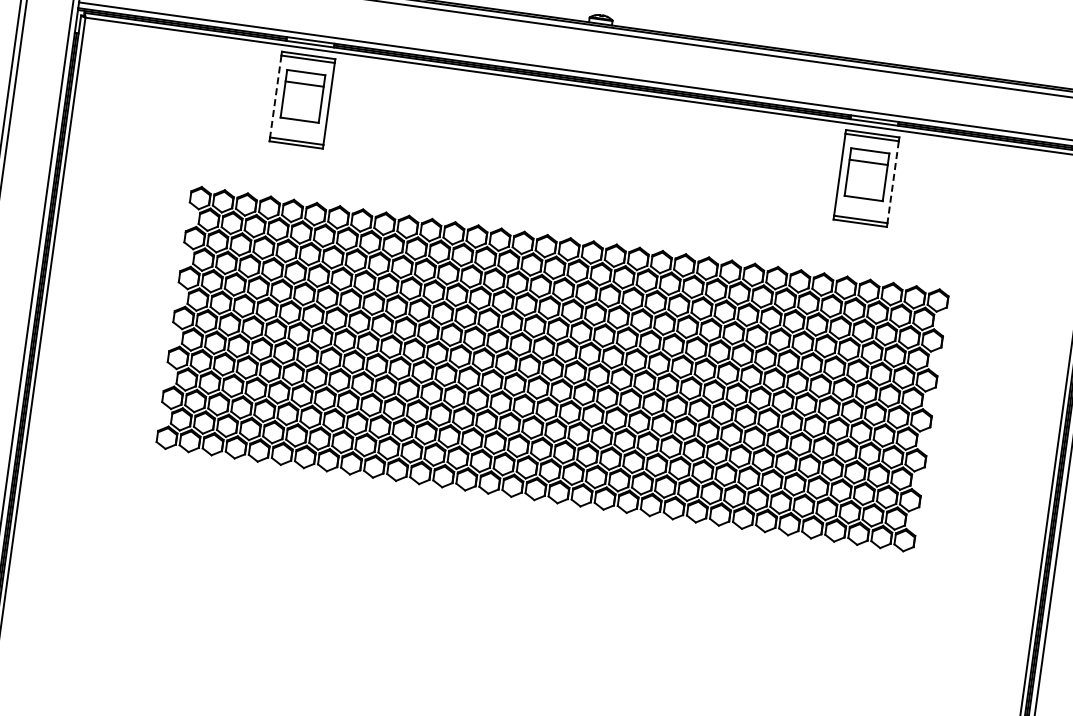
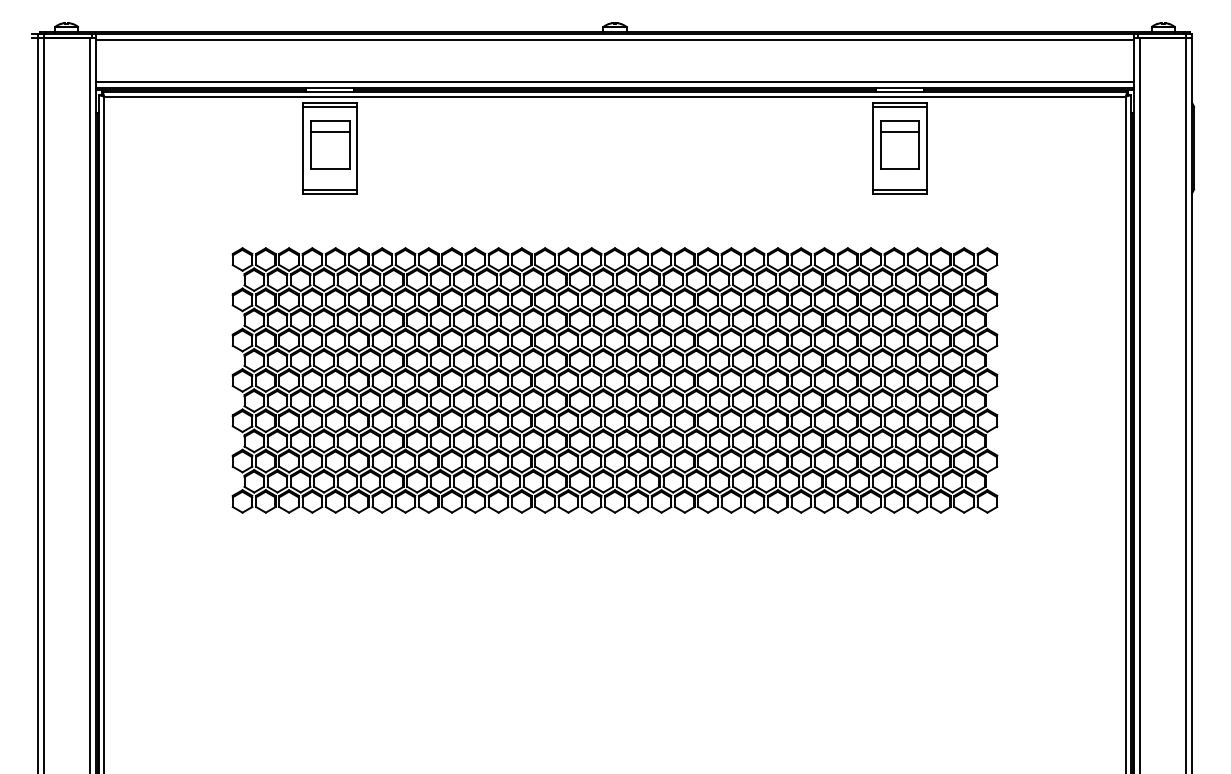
line: (275, 96) -> (303, 148), dashed -> solid
line: (892, 182) -> (926, 148), dashed -> solid

